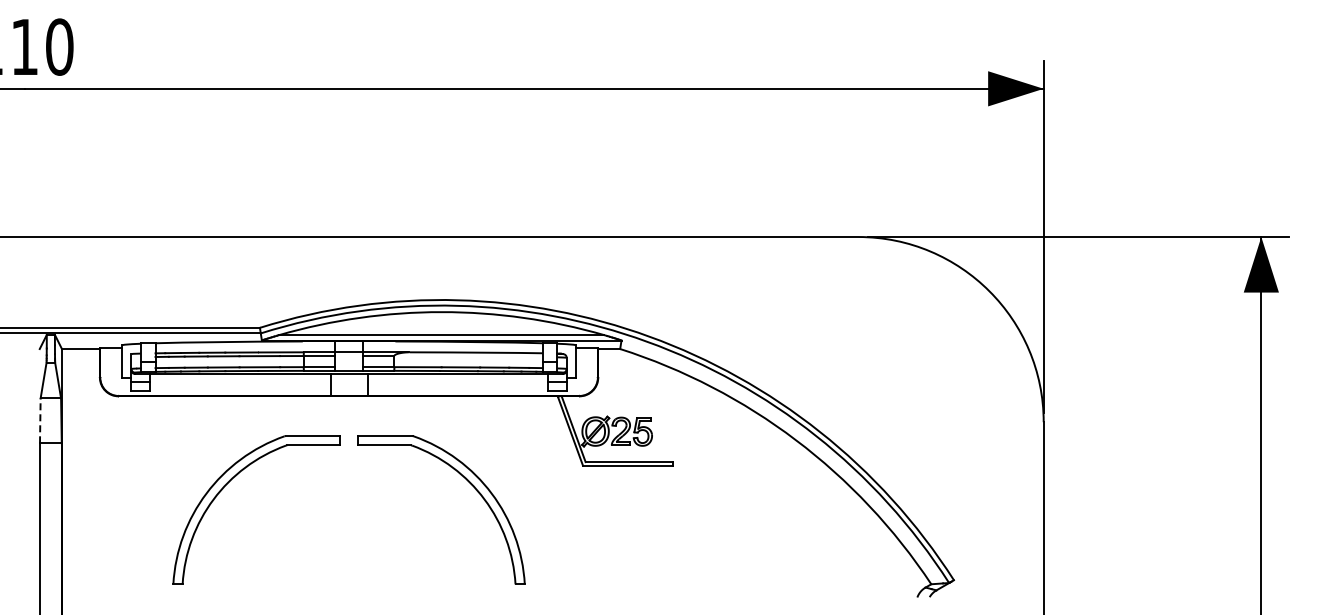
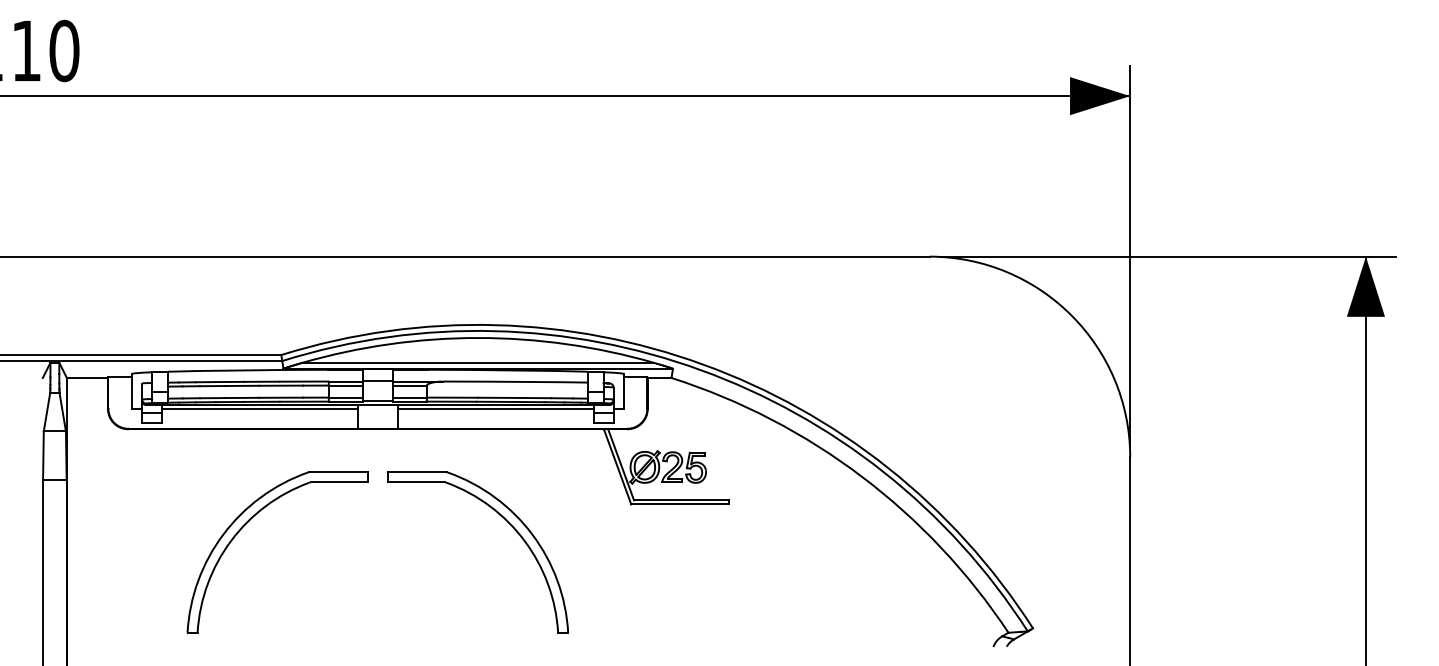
line: (239, 377) -> (259, 408), added
line: (457, 377) -> (495, 408), added
line: (40, 420) -> (43, 455), dashed -> solid

